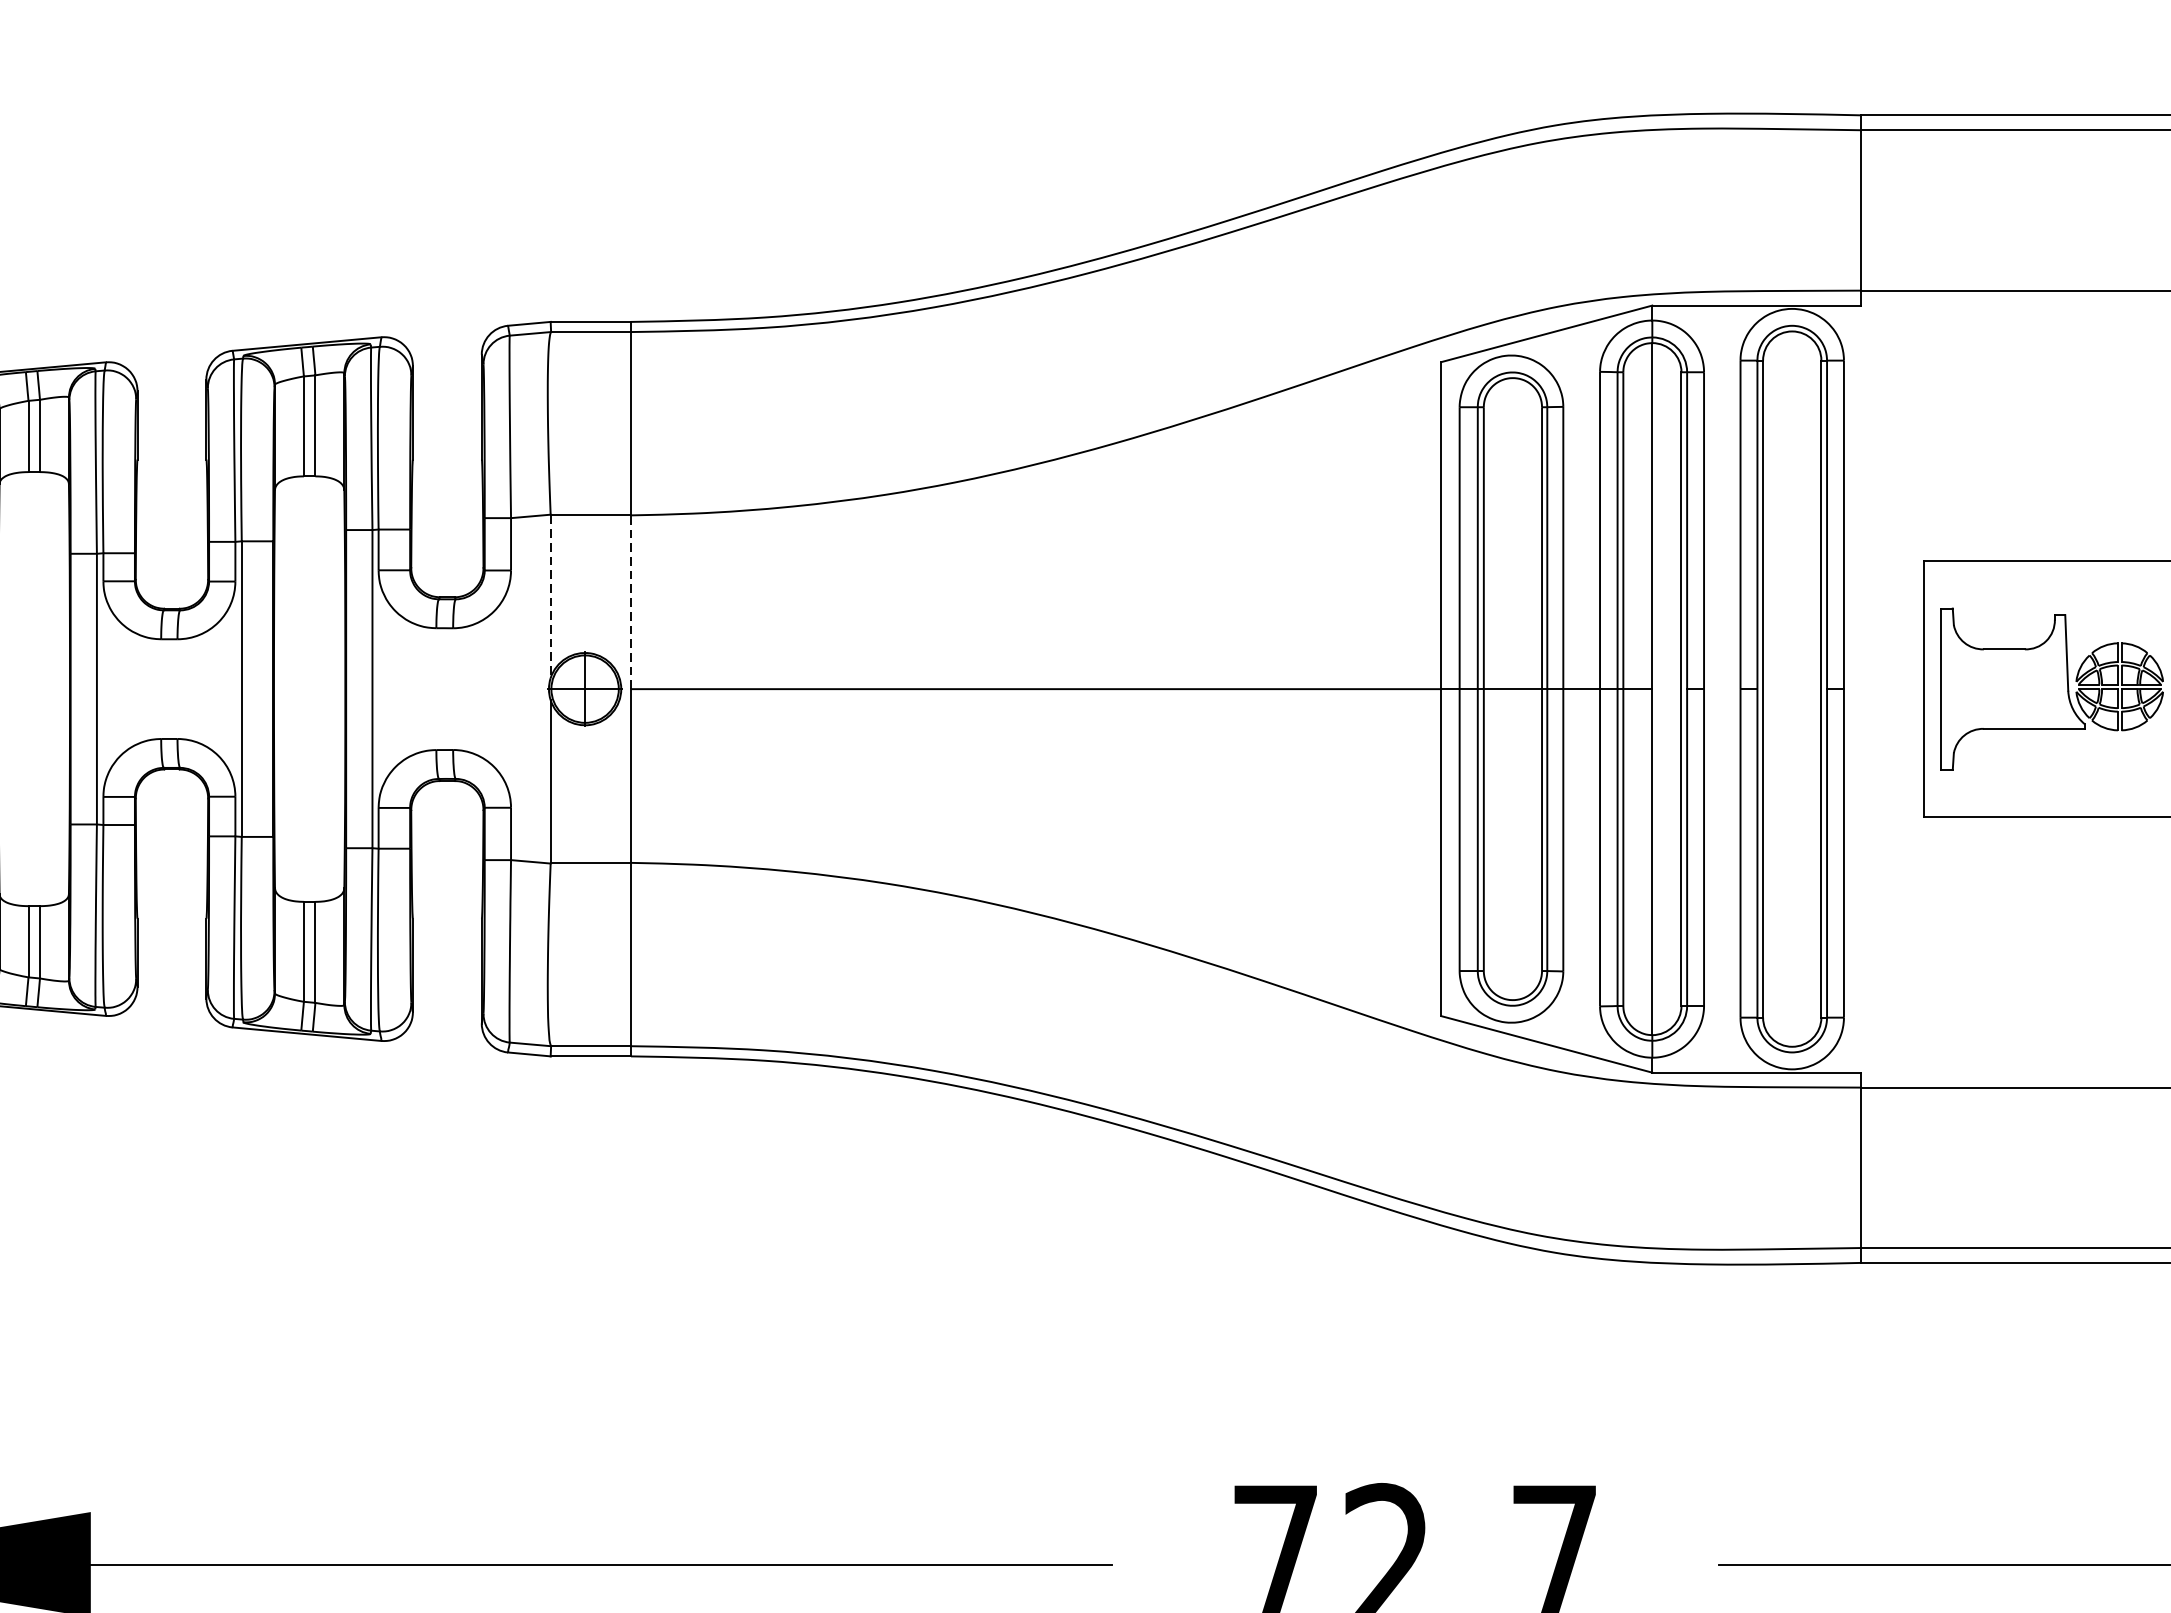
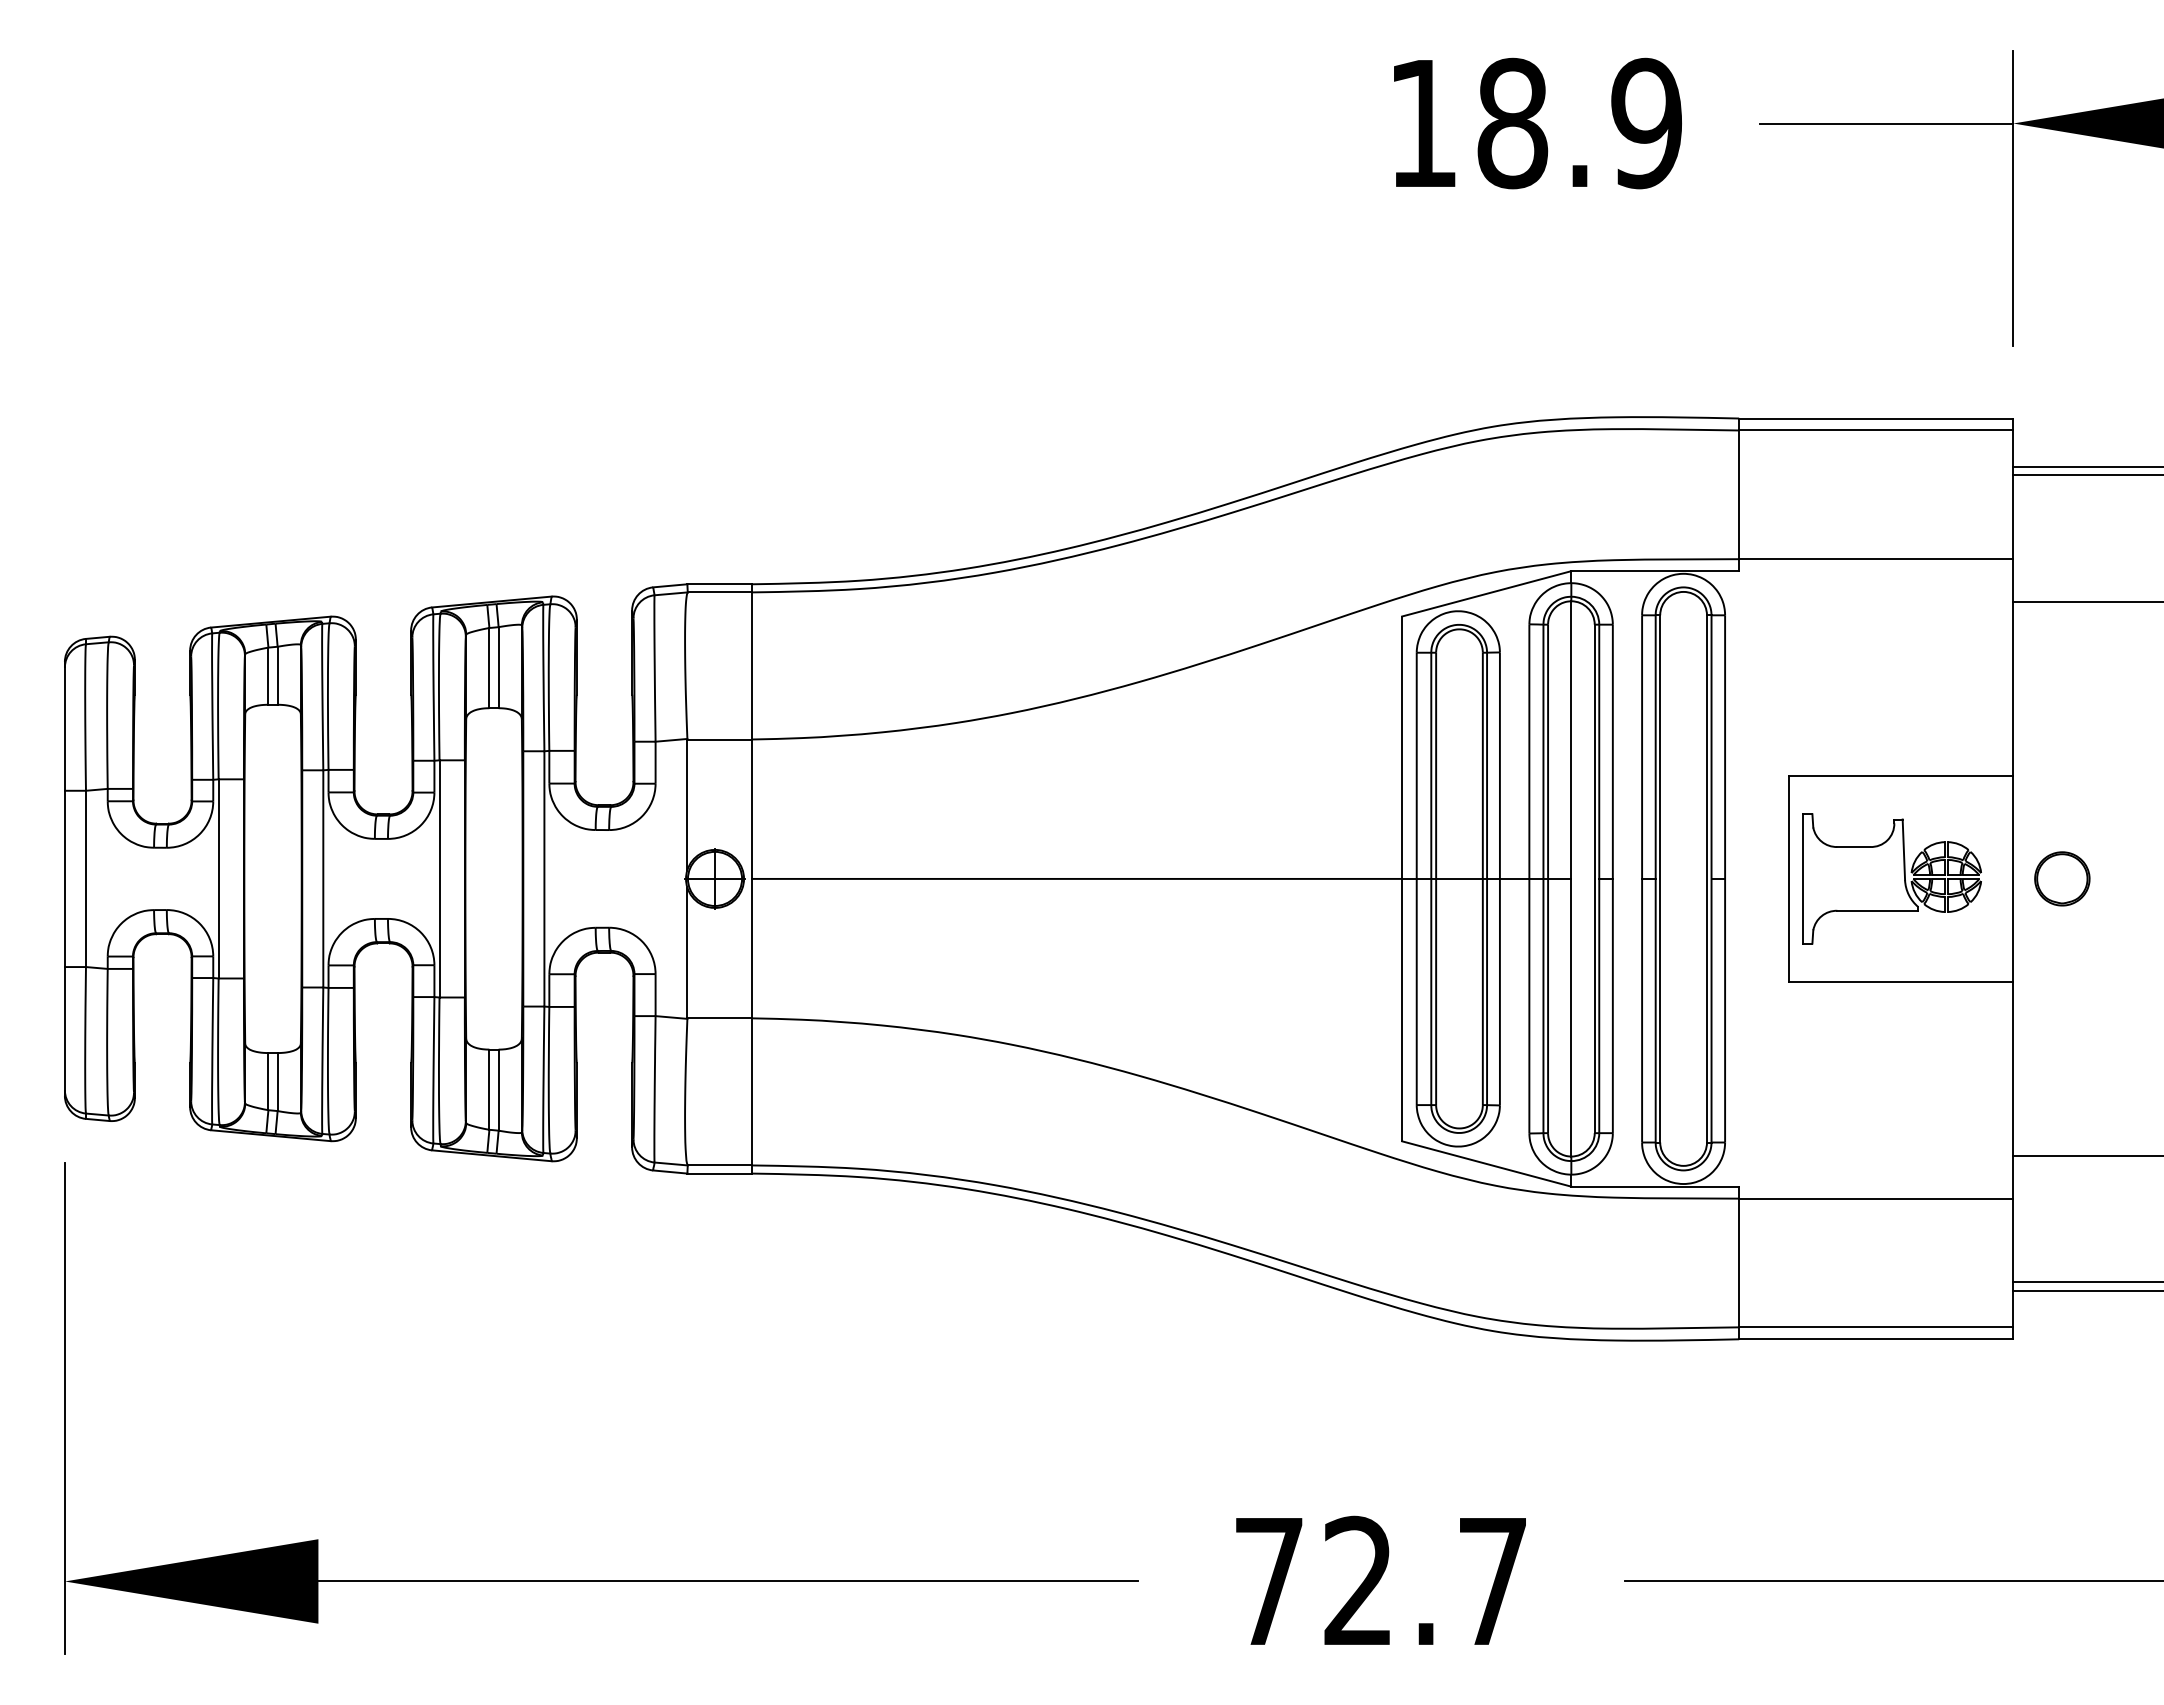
line: (550, 597) -> (687, 805), dashed -> solid
line: (630, 602) -> (751, 809), dashed -> solid

